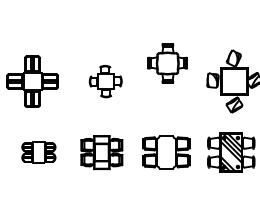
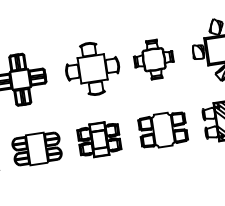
part: (167, 63) -> (153, 59), moved
part: (105, 81) -> (92, 68), size x1.67
part: (38, 152) -> (36, 148), size x1.43

